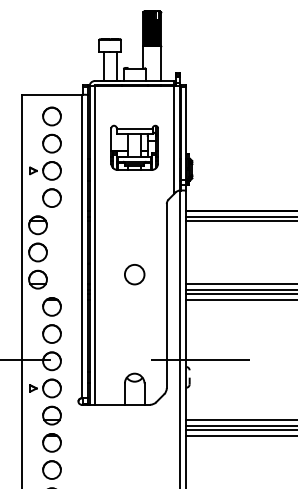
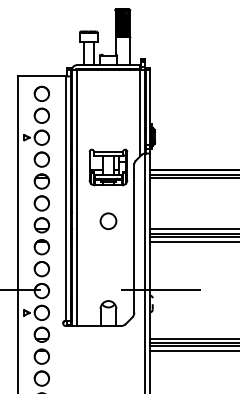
part: (134, 147) -> (108, 167), moved
part: (37, 252) -> (41, 203), moved

